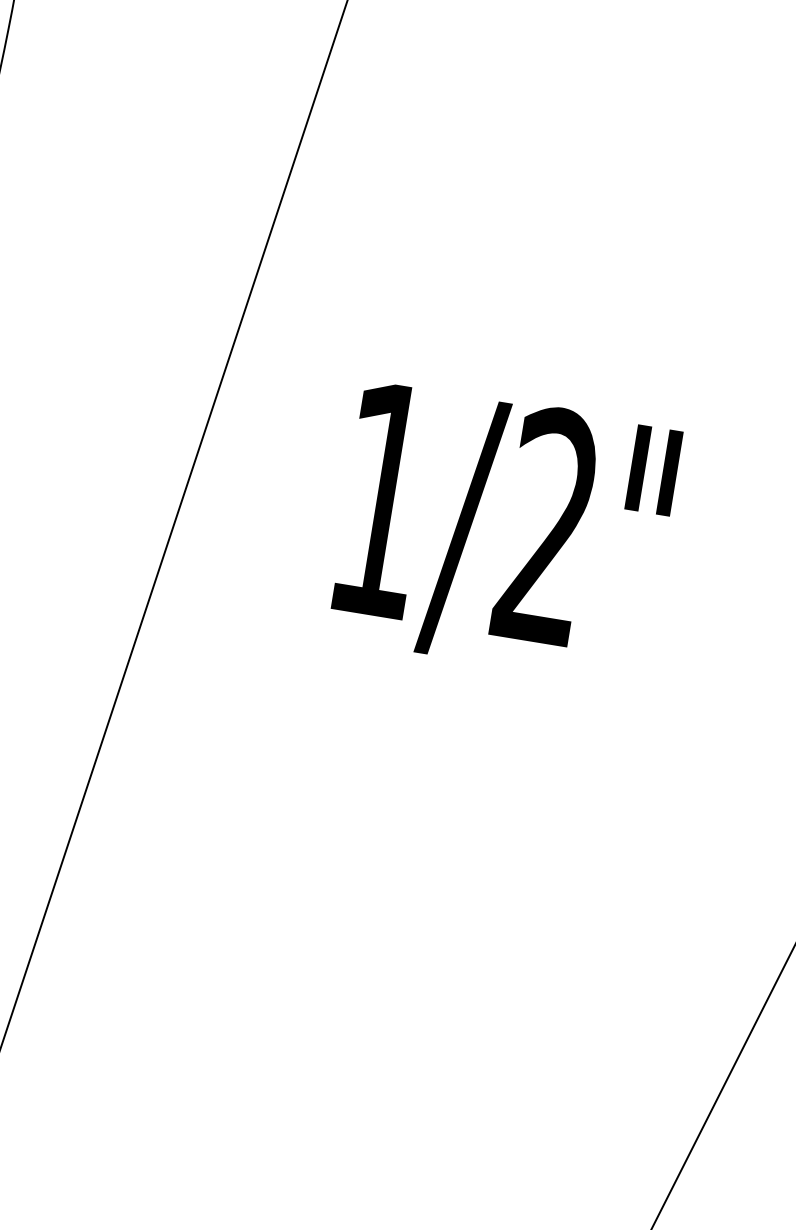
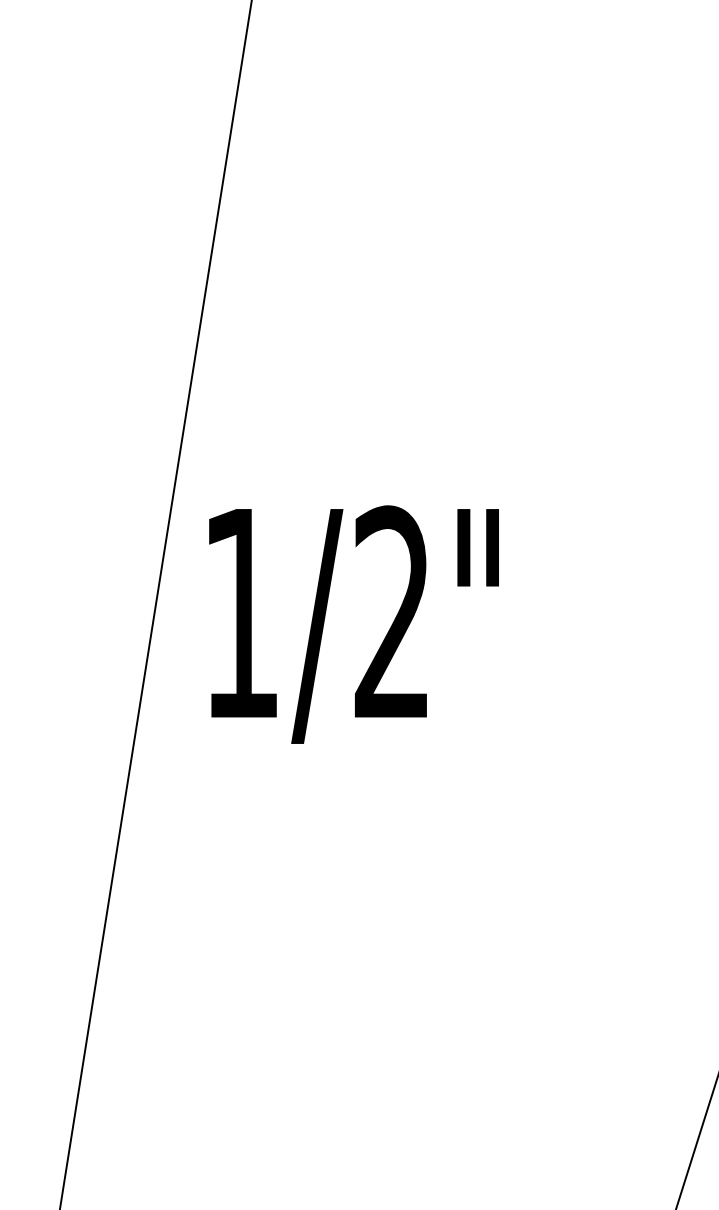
text: (503, 532) -> (353, 624), moved

